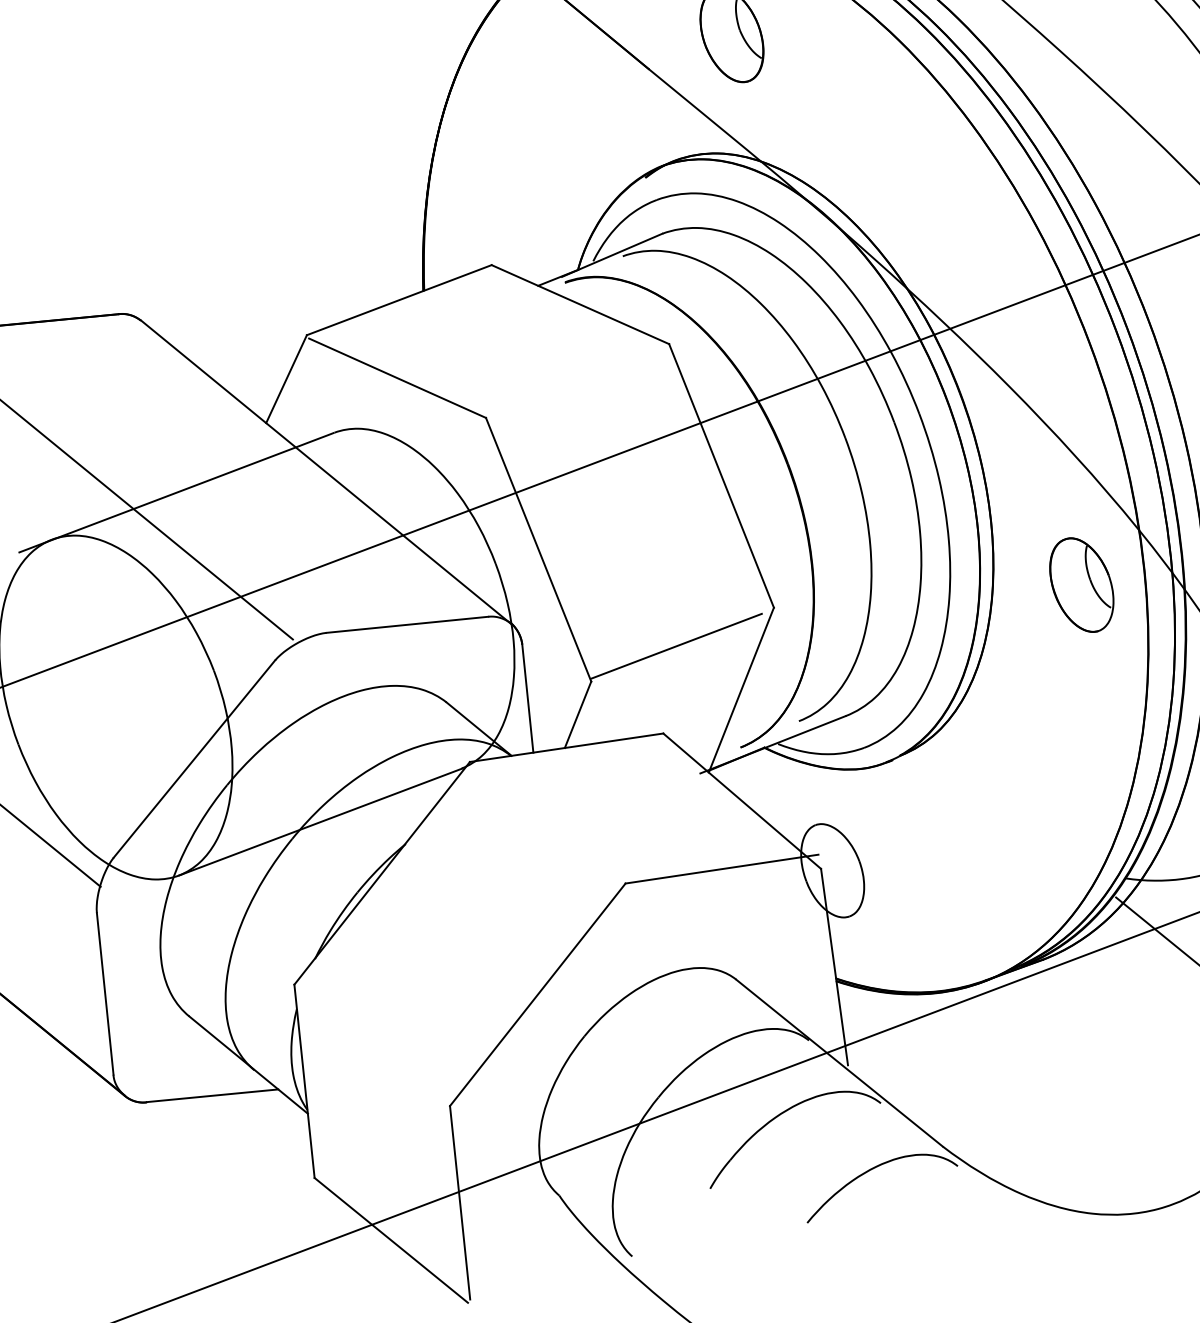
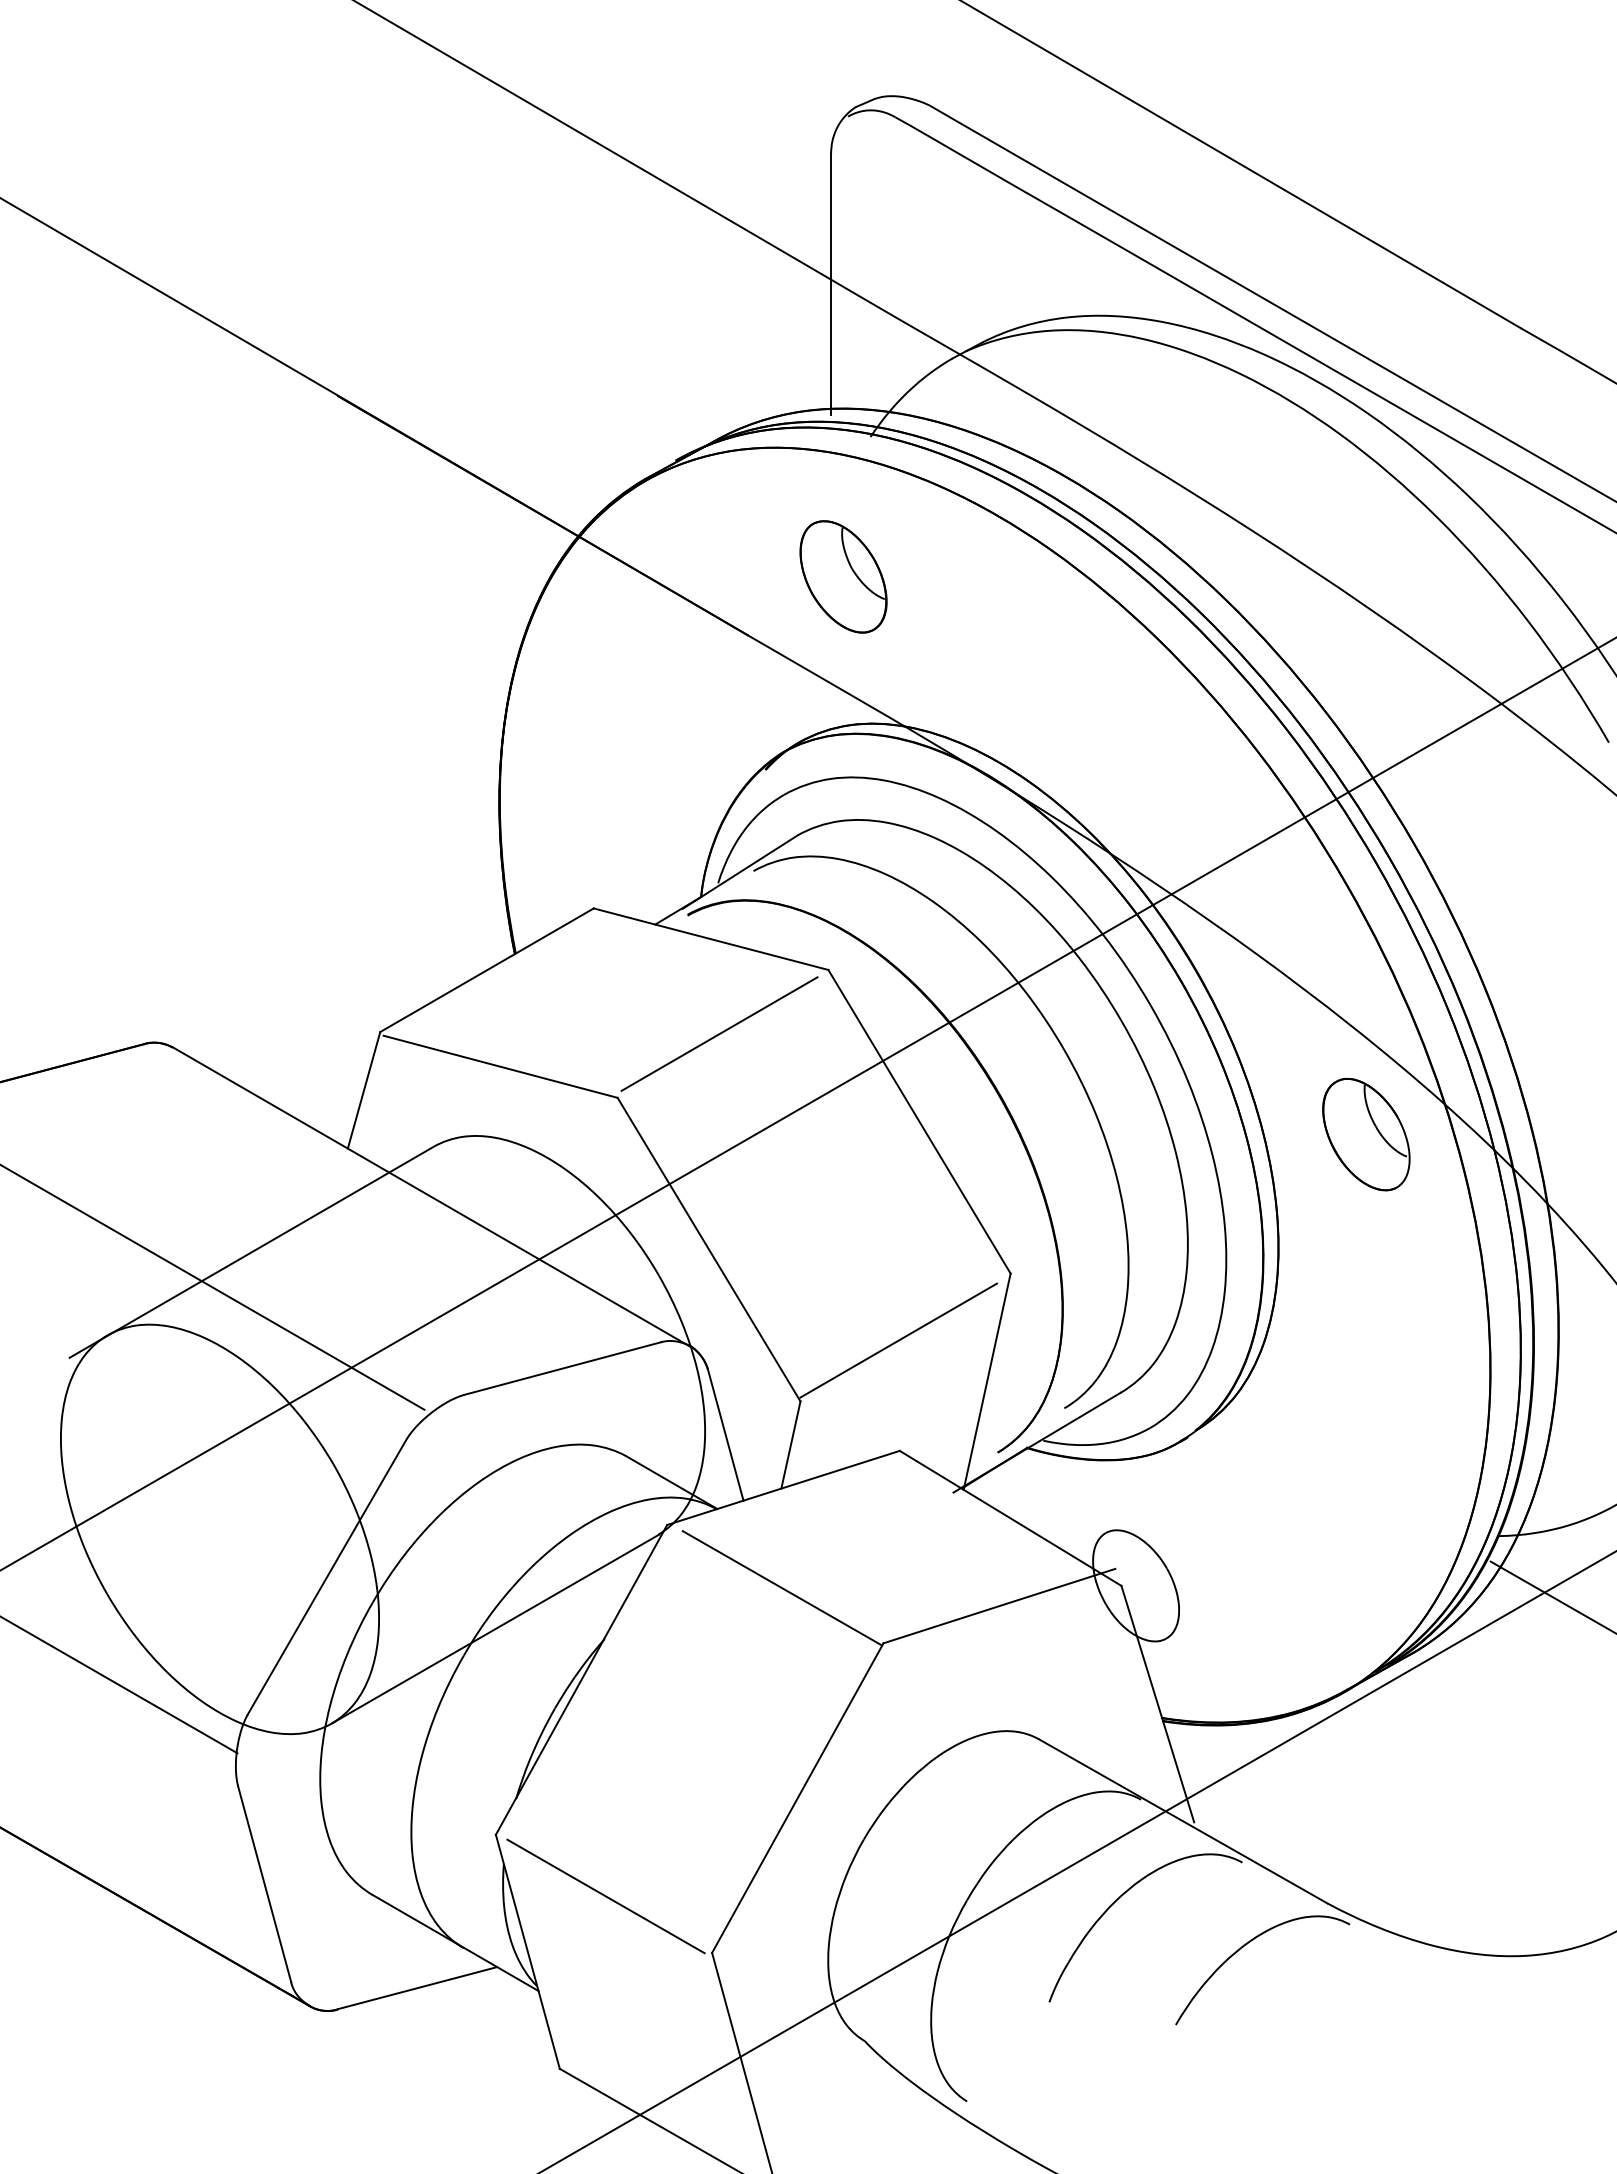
line: (574, 380) -> (719, 1033), added
part: (1081, 585) -> (1366, 1134), moved
line: (552, 826) -> (781, 1587), added
line: (373, 1047) -> (605, 1896), added

